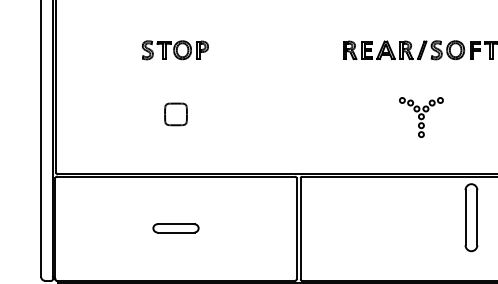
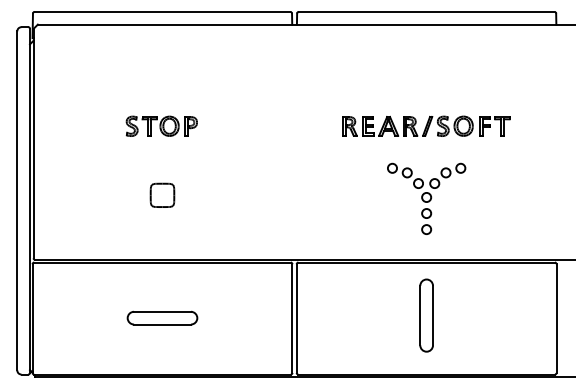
part: (421, 117) -> (426, 198), size x1.67
part: (471, 217) -> (426, 315), moved
part: (176, 227) -> (162, 317), size x1.43

